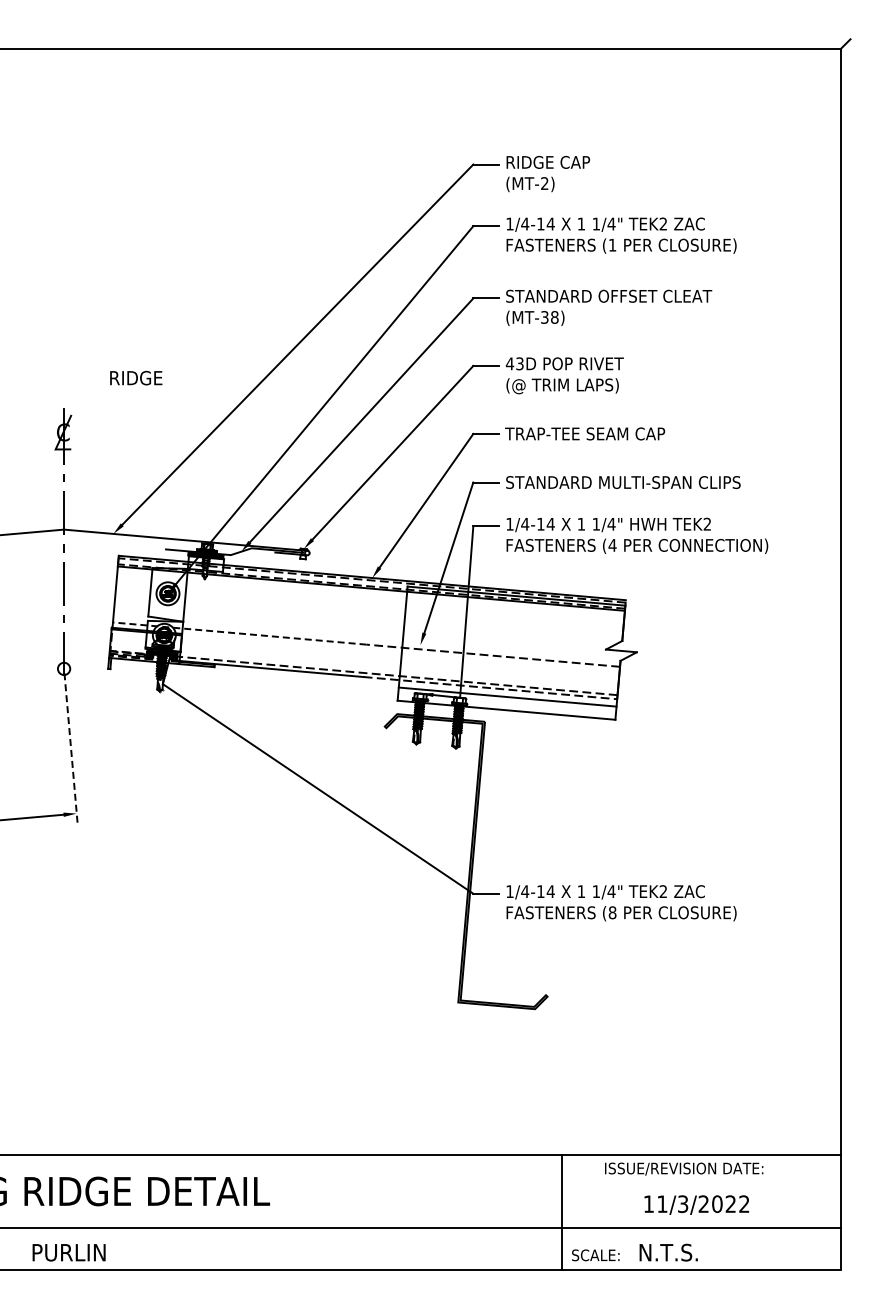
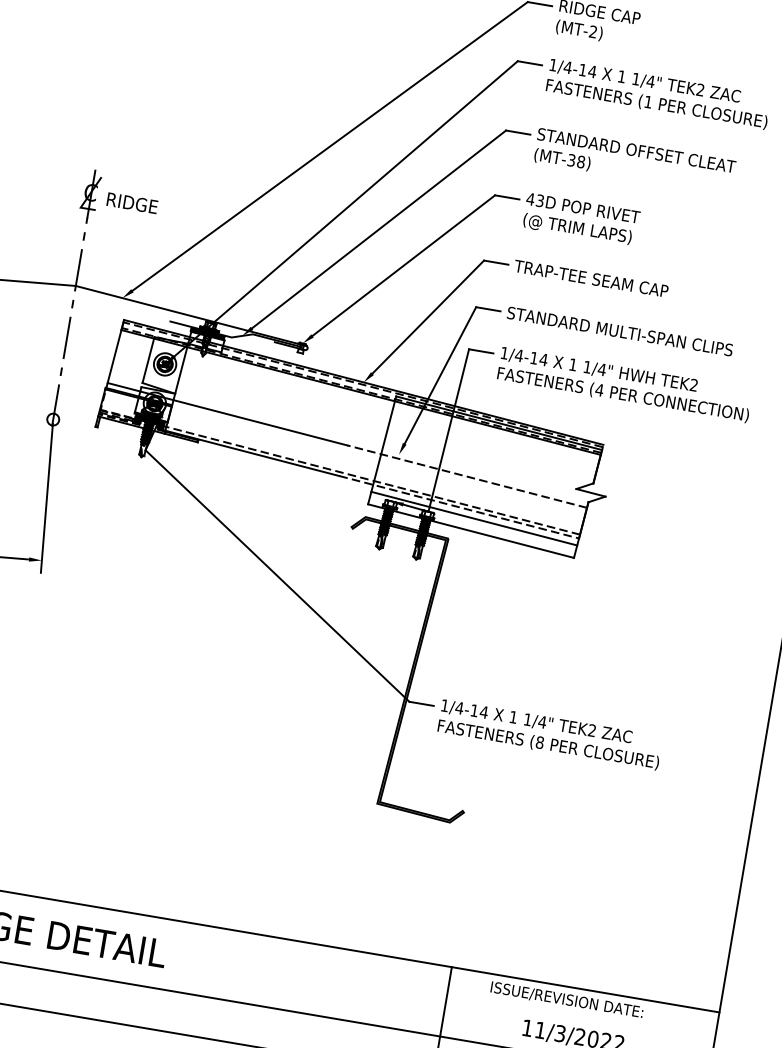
text: (136, 377) -> (132, 202), moved
line: (239, 633) -> (227, 414), dashed -> solid
line: (71, 749) -> (47, 498), dashed -> solid

